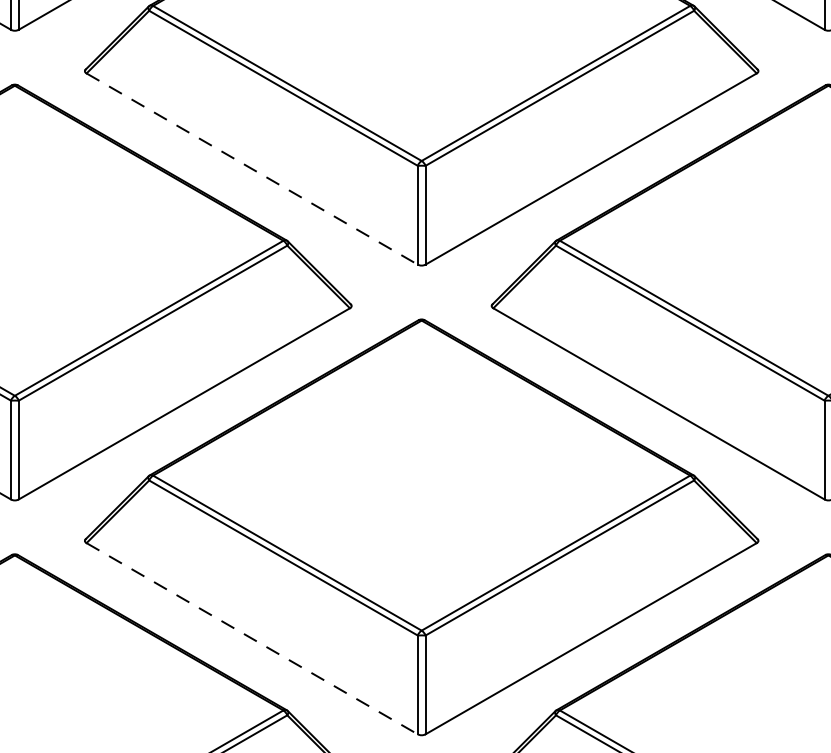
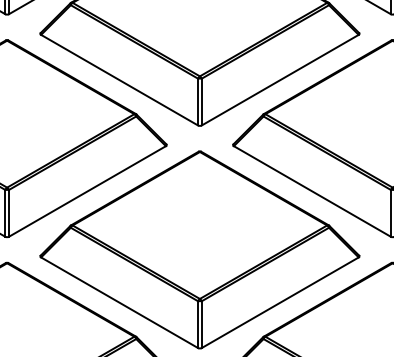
line: (251, 169) -> (119, 80), dashed -> solid
line: (251, 638) -> (119, 302), dashed -> solid

